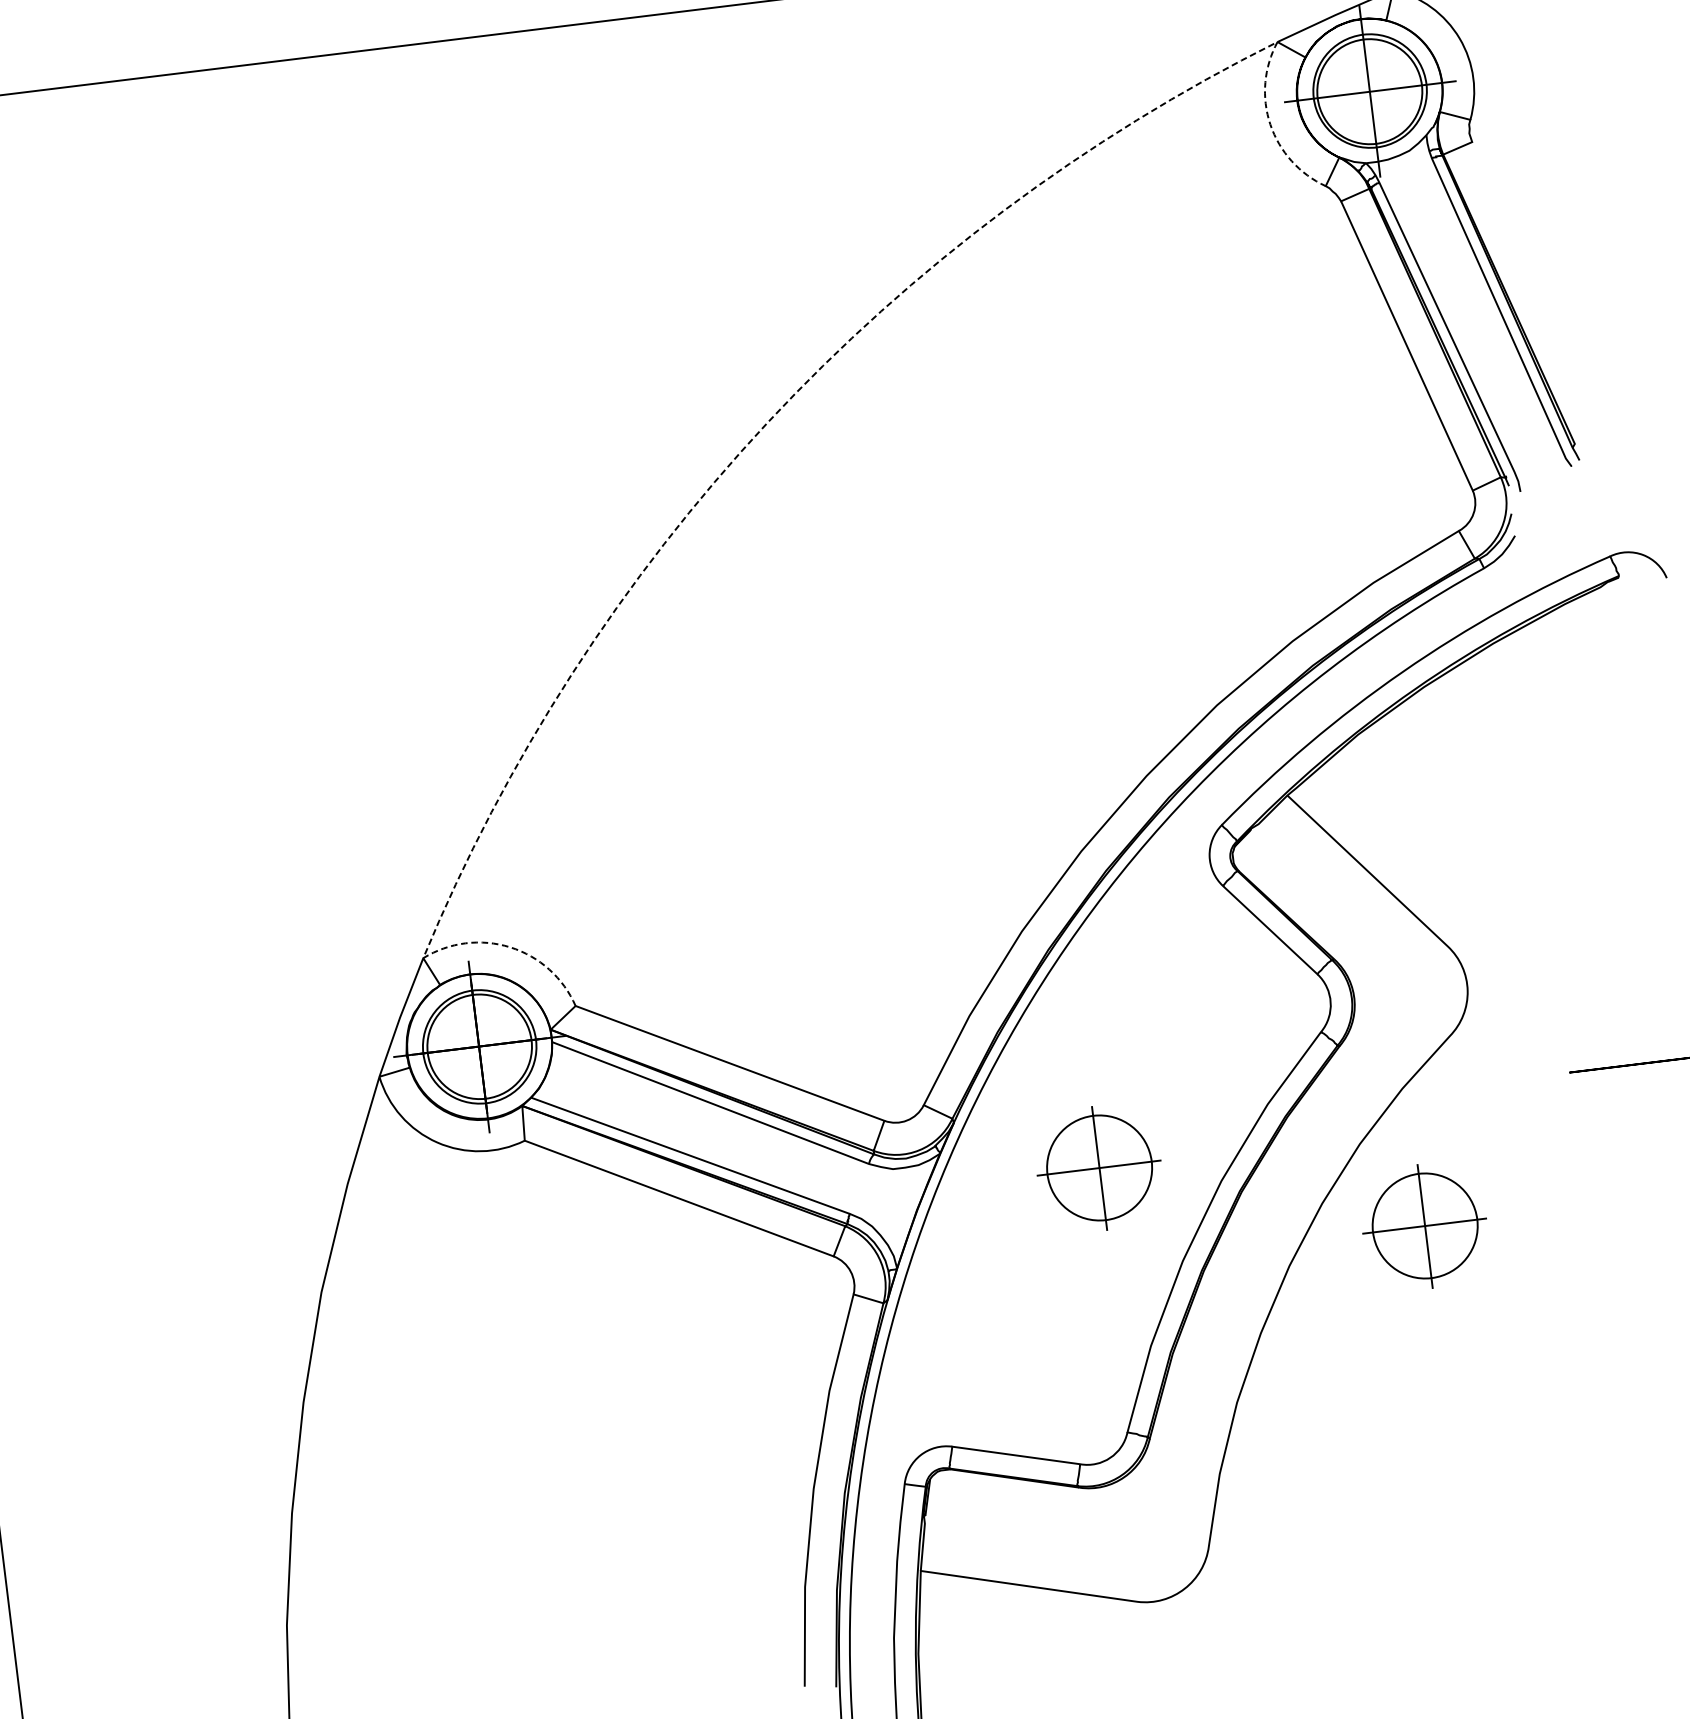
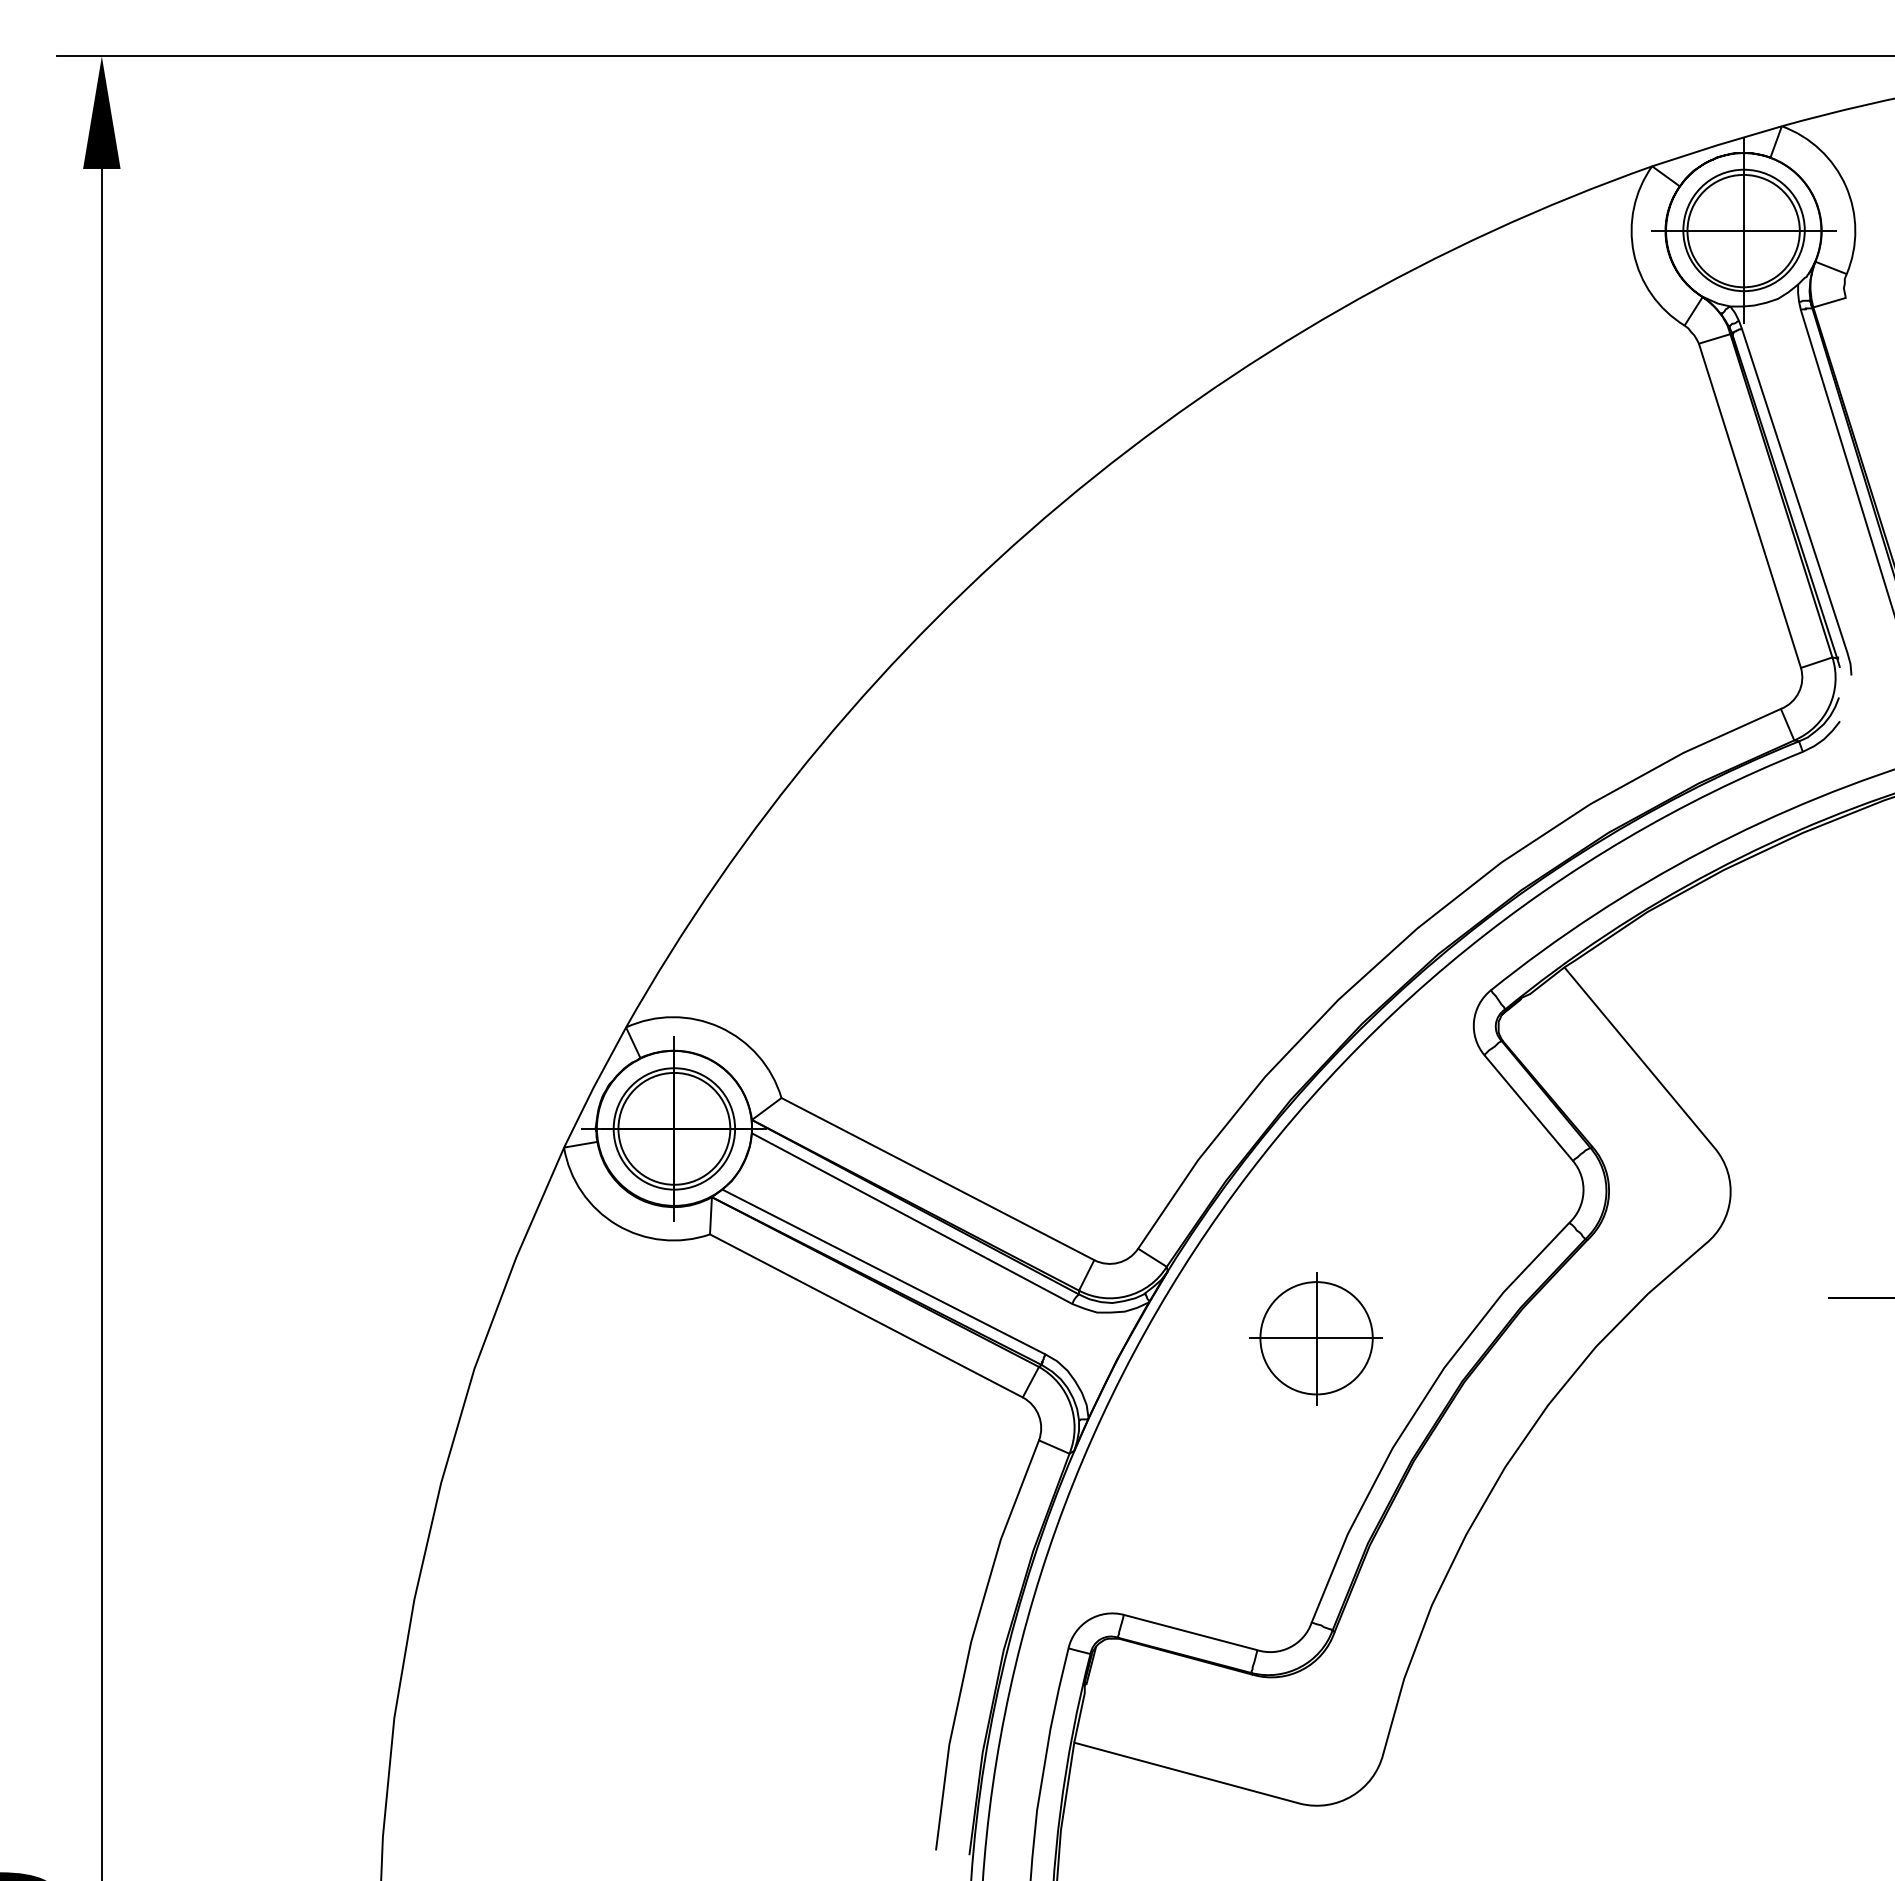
line: (757, 432) -> (1049, 513), dashed -> solid
part: (1424, 1226) -> (1653, 1442), removed

